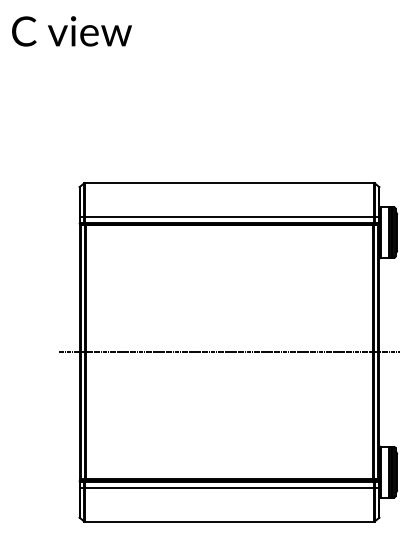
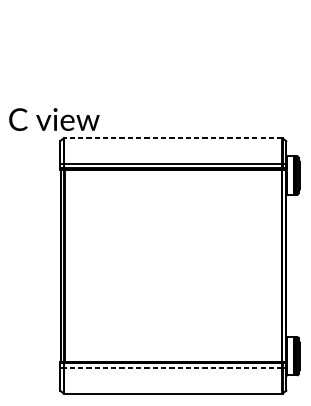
text: (71, 31) -> (54, 119), moved
line: (229, 182) -> (173, 137), solid -> dashed
line: (229, 352) -> (173, 265), removed
line: (229, 487) -> (173, 367), solid -> dashed

